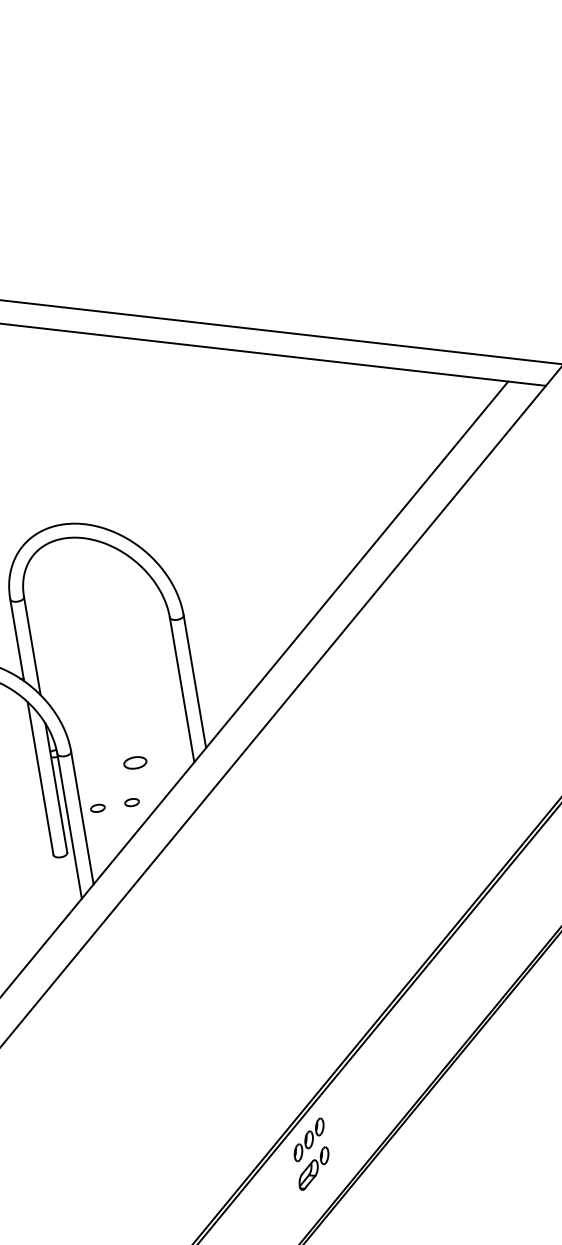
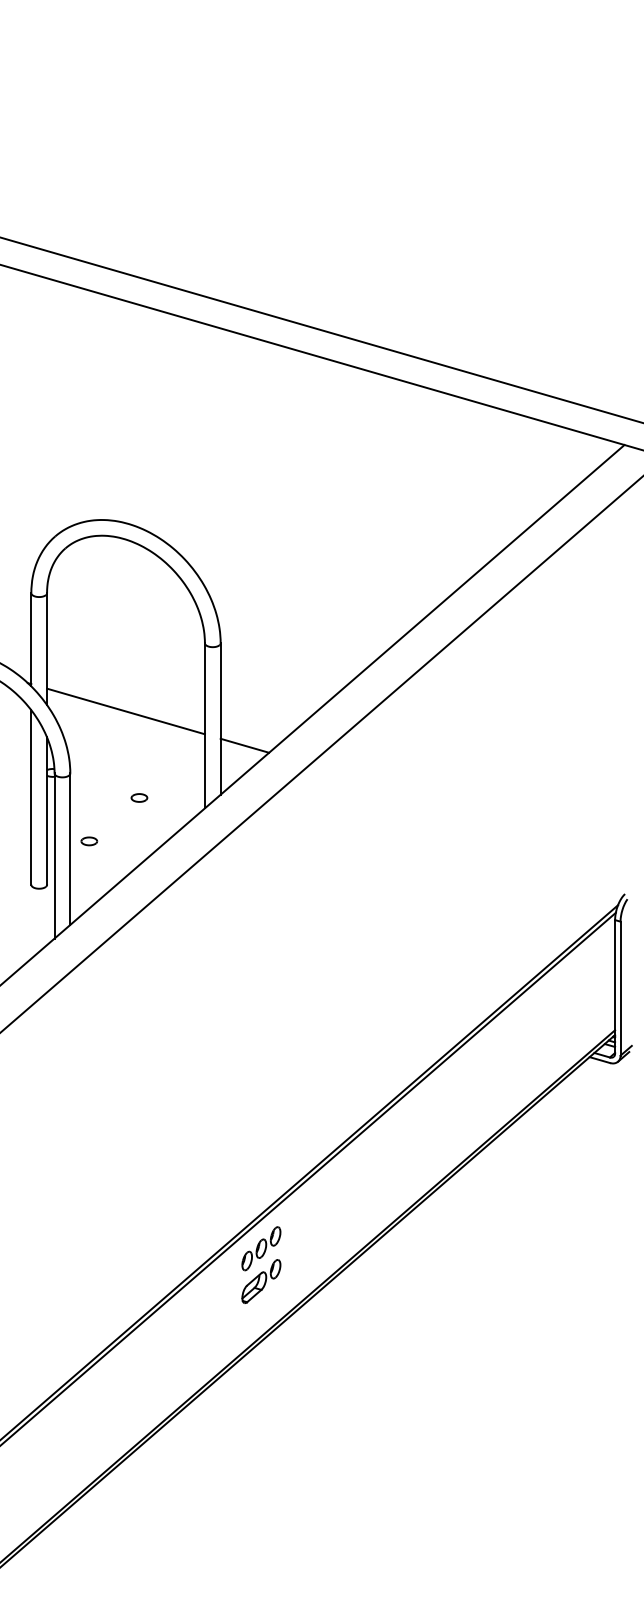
line: (110, 689) -> (125, 711), added
line: (219, 701) -> (244, 745), added
part: (135, 762) -> (139, 797), size x0.62
part: (132, 802) -> (128, 841), removed

